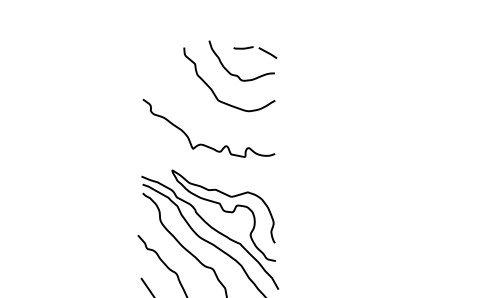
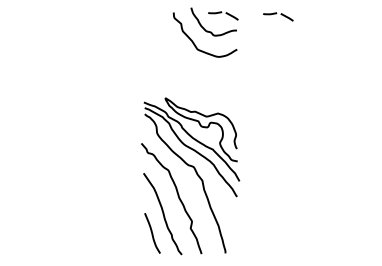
part: (334, 53) -> (278, 16), added
curve: (203, 143) -> (187, 79), removed

